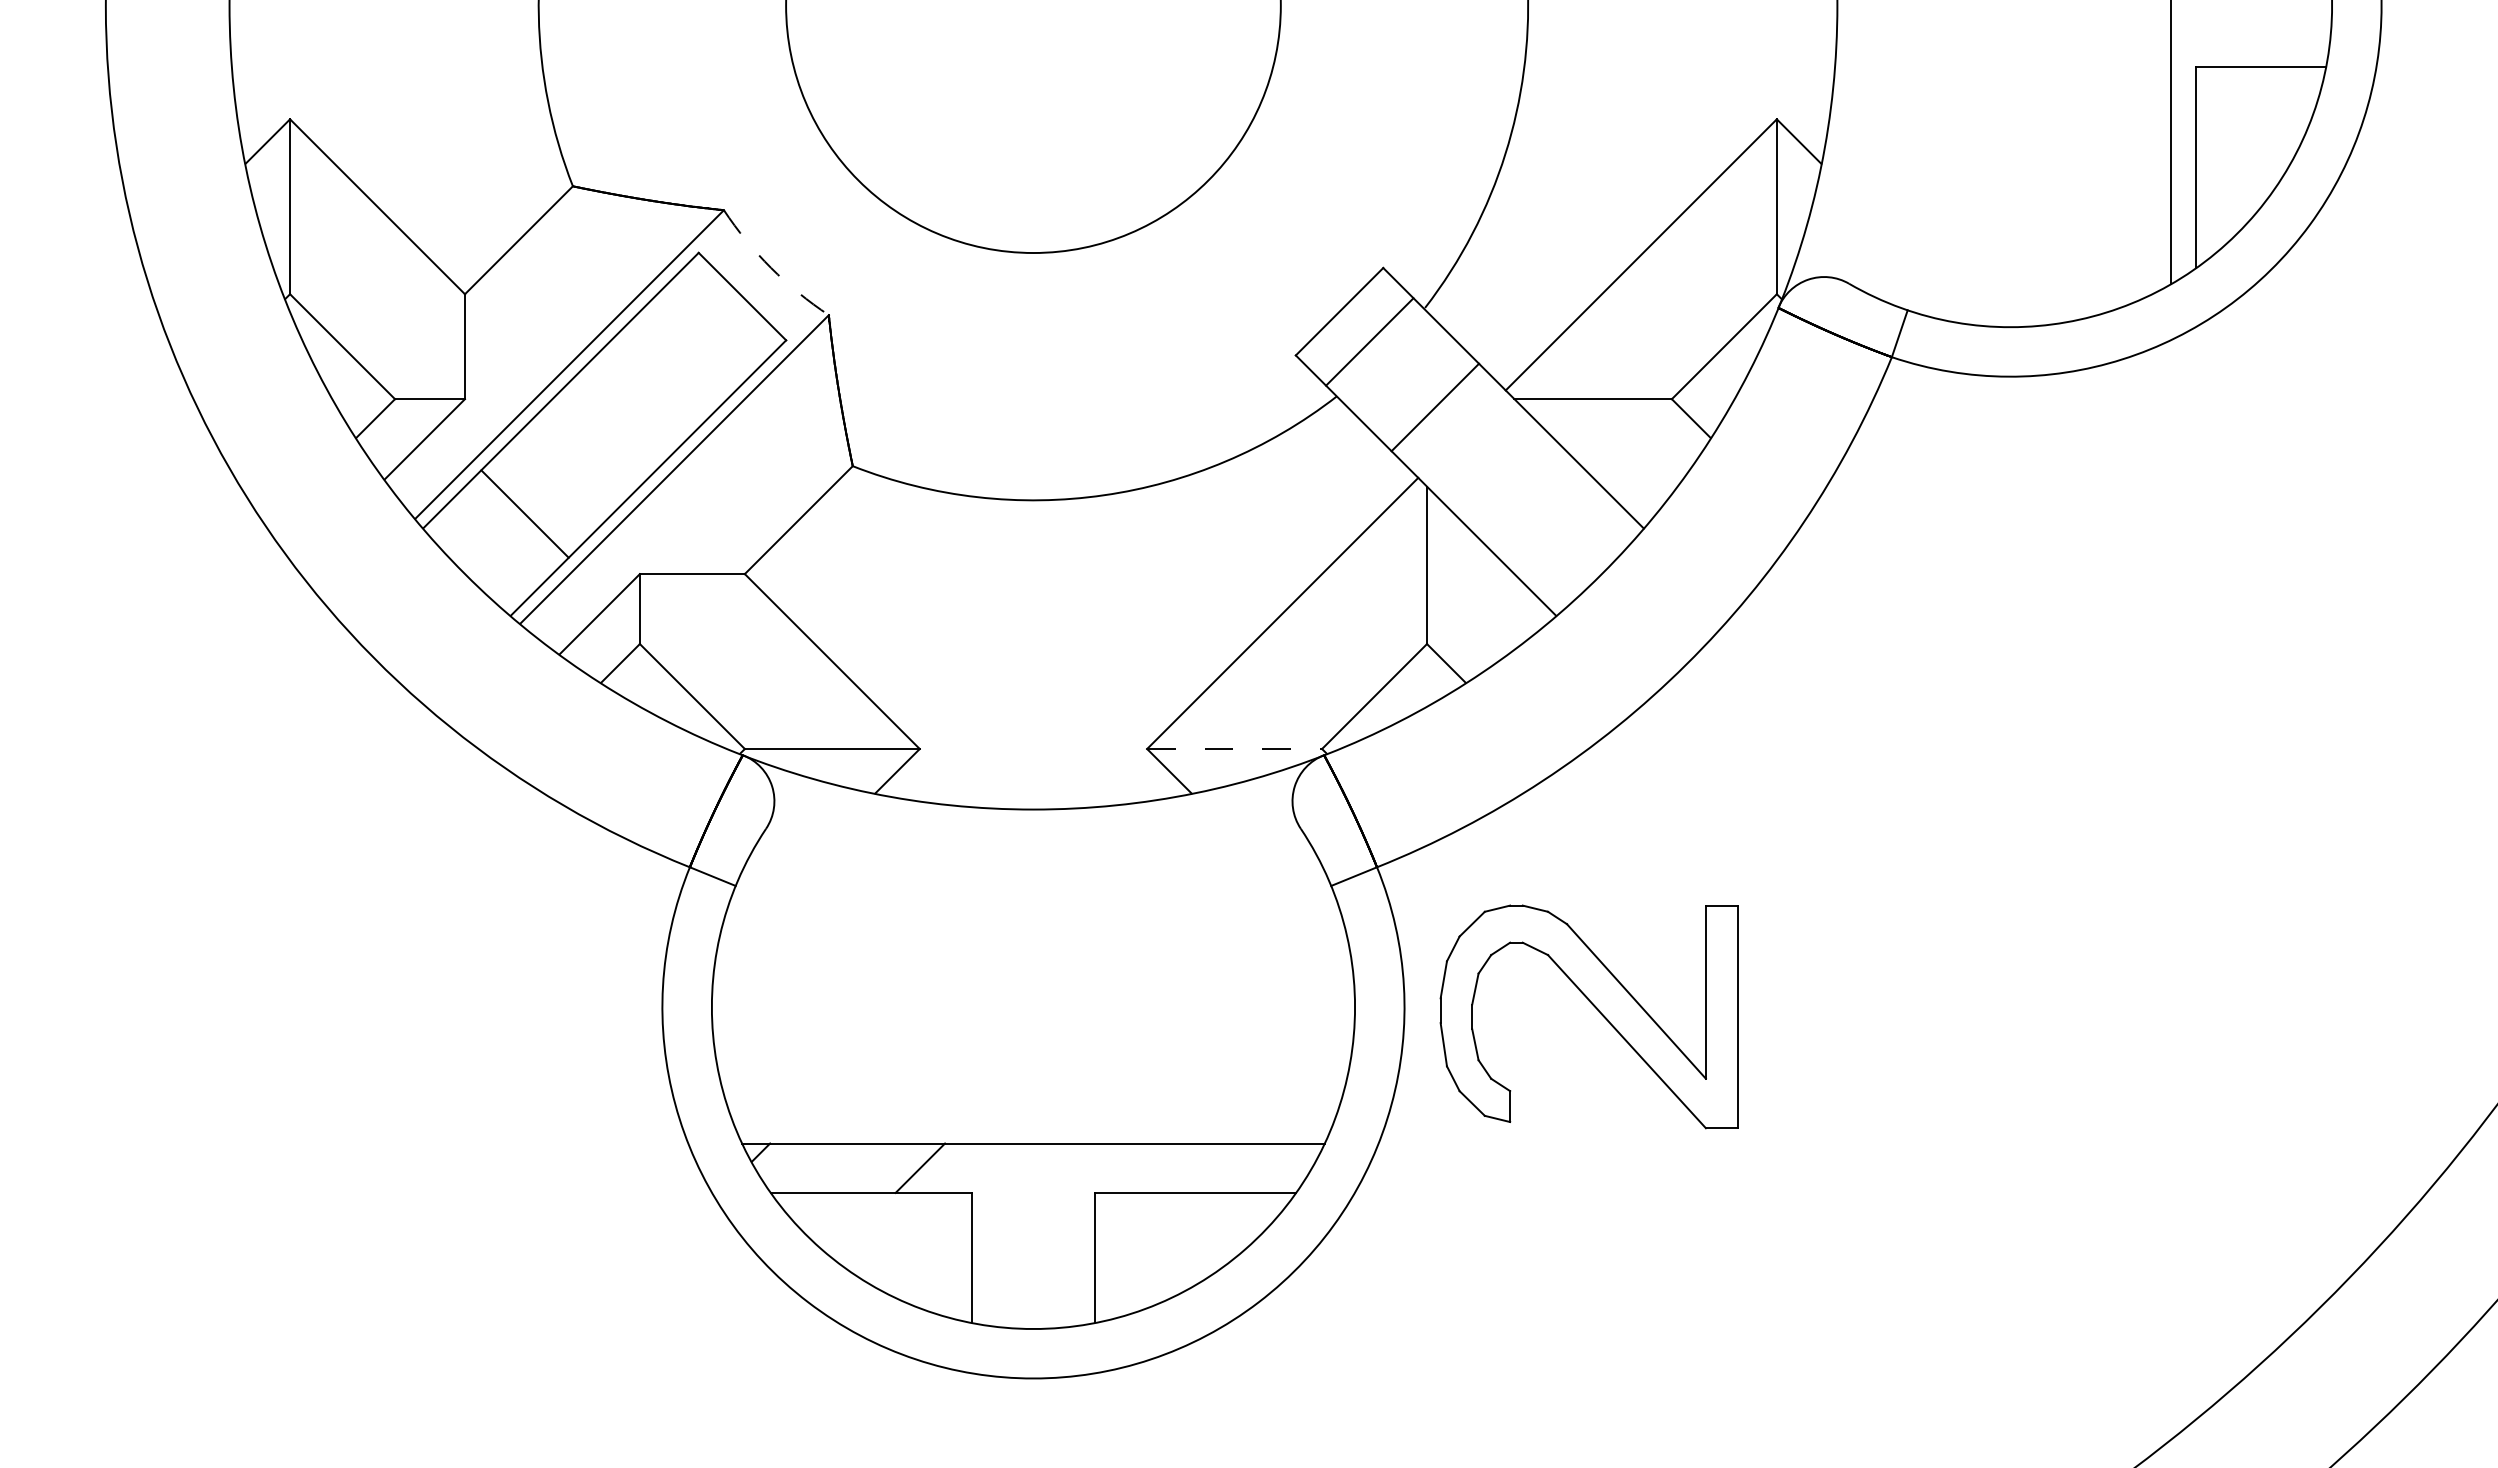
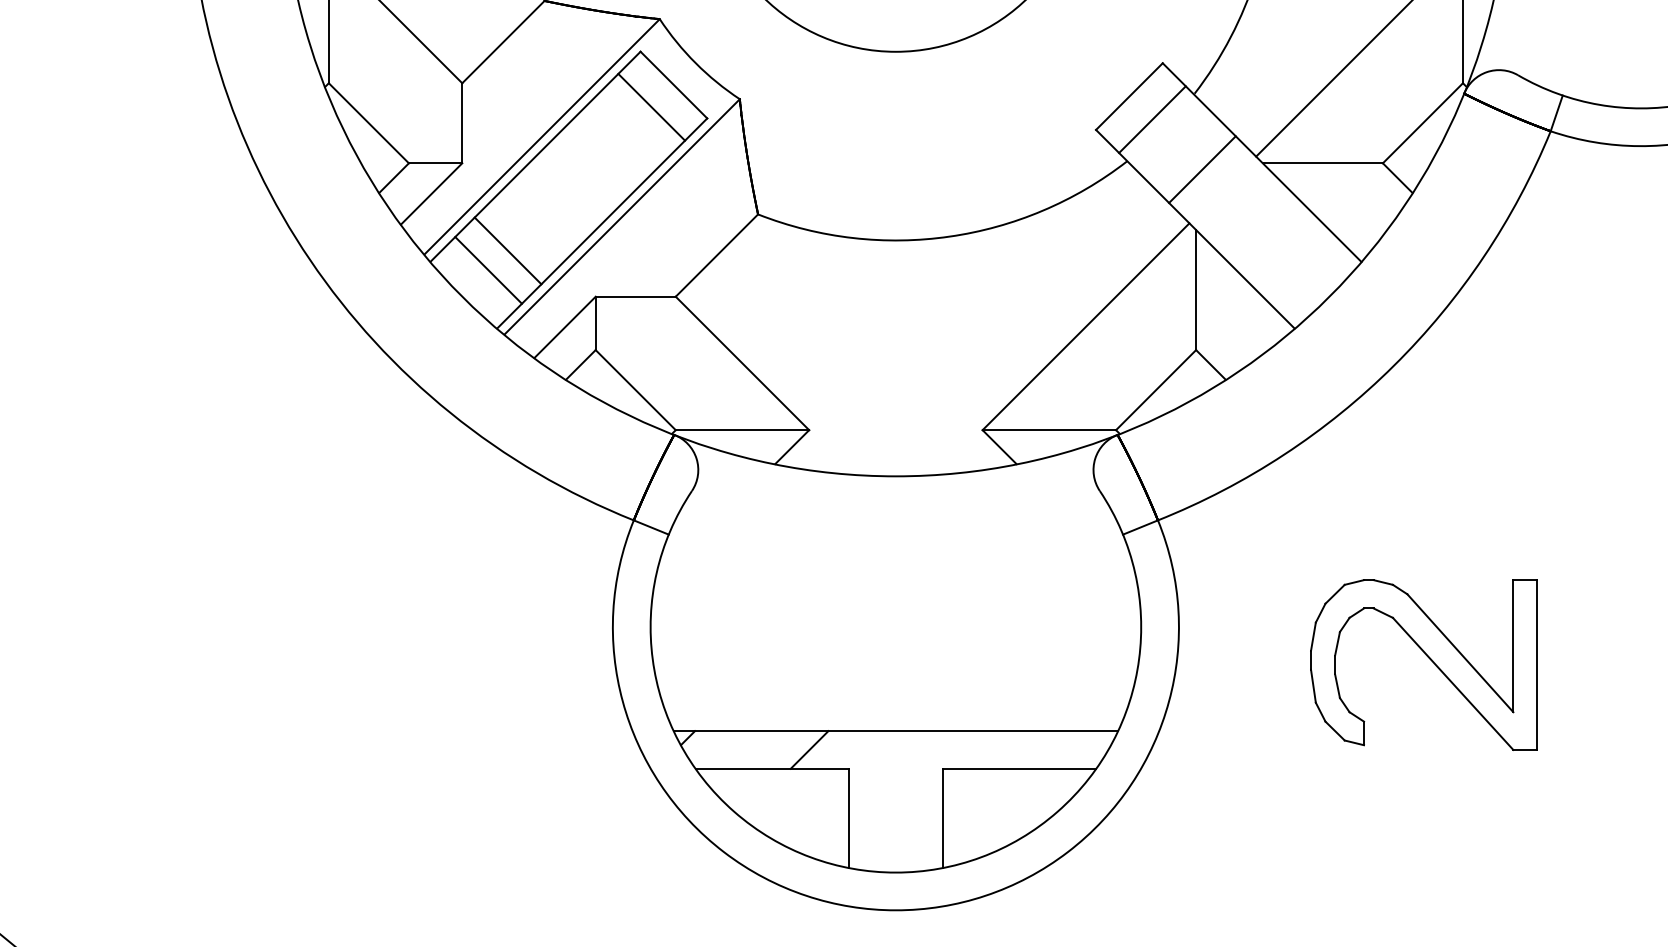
arc: (771, 268) -> (696, 63), dashed -> solid
line: (713, 325) -> (651, 107), added
line: (499, 539) -> (488, 270), added
line: (1235, 749) -> (1050, 430), dashed -> solid
part: (1595, 1008) -> (1429, 658), moved

